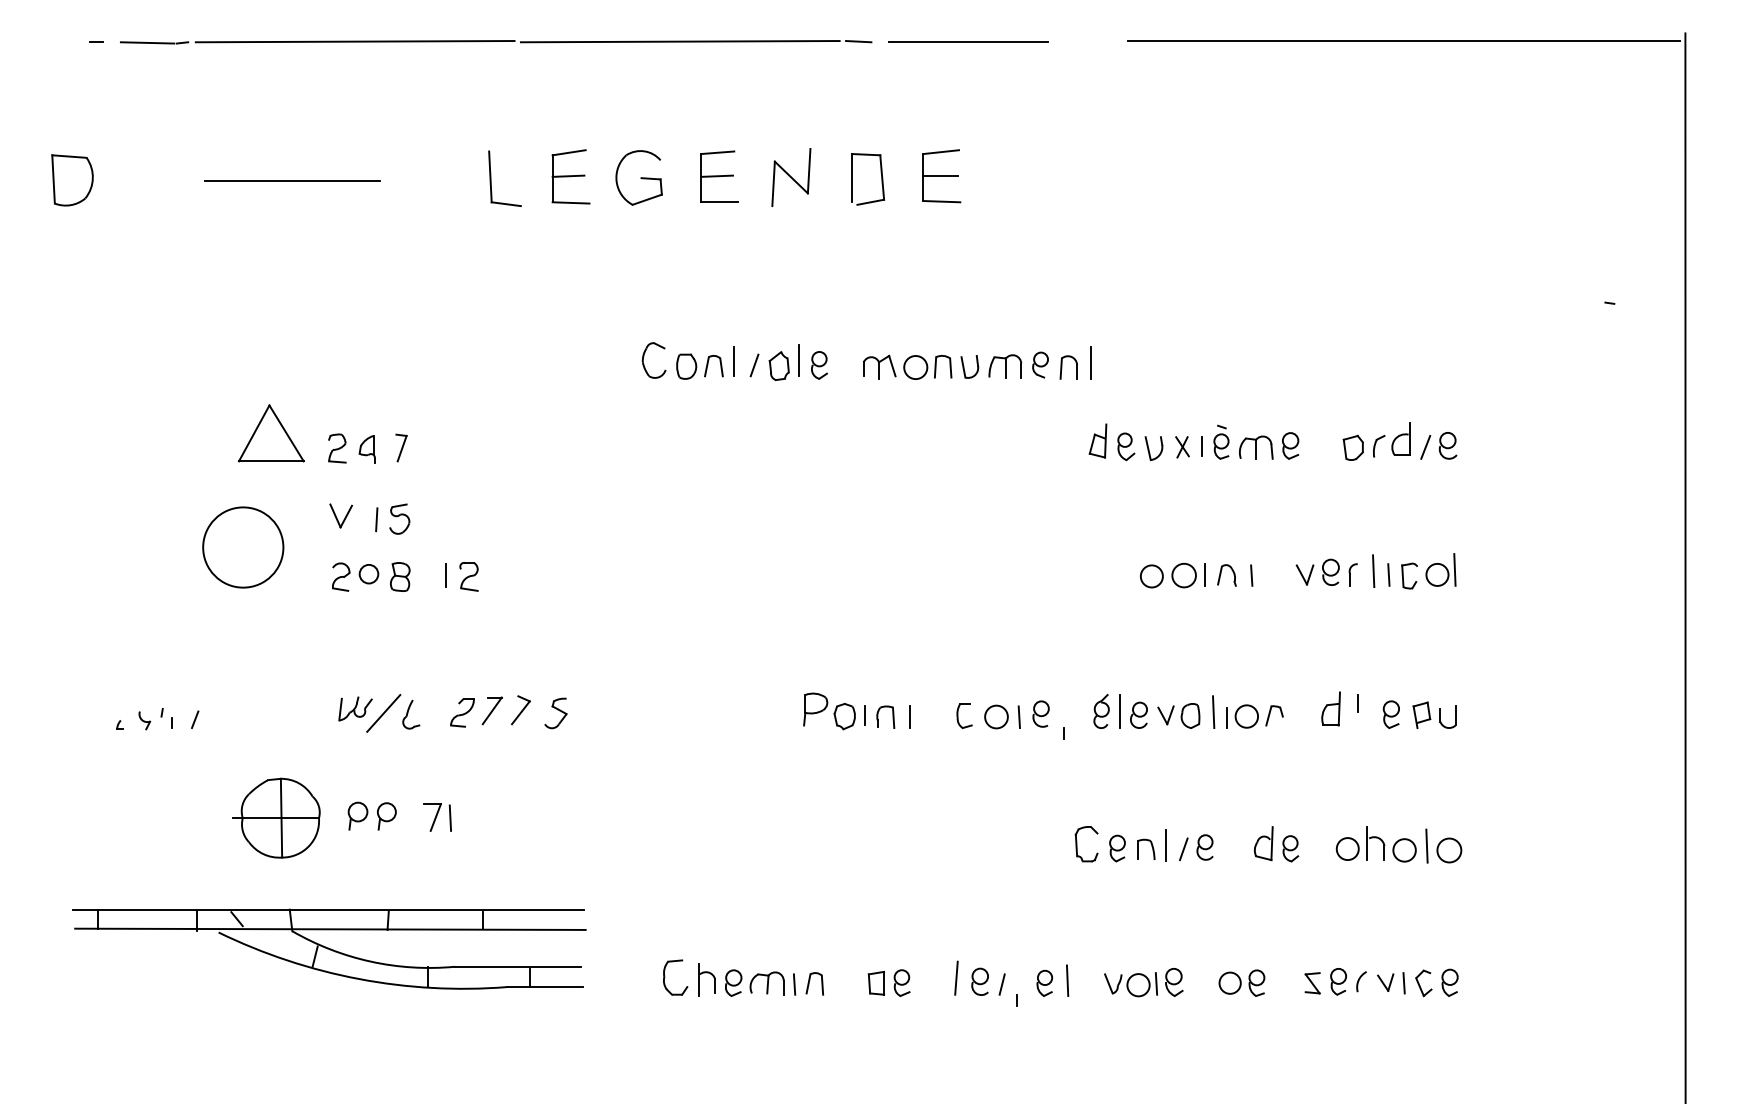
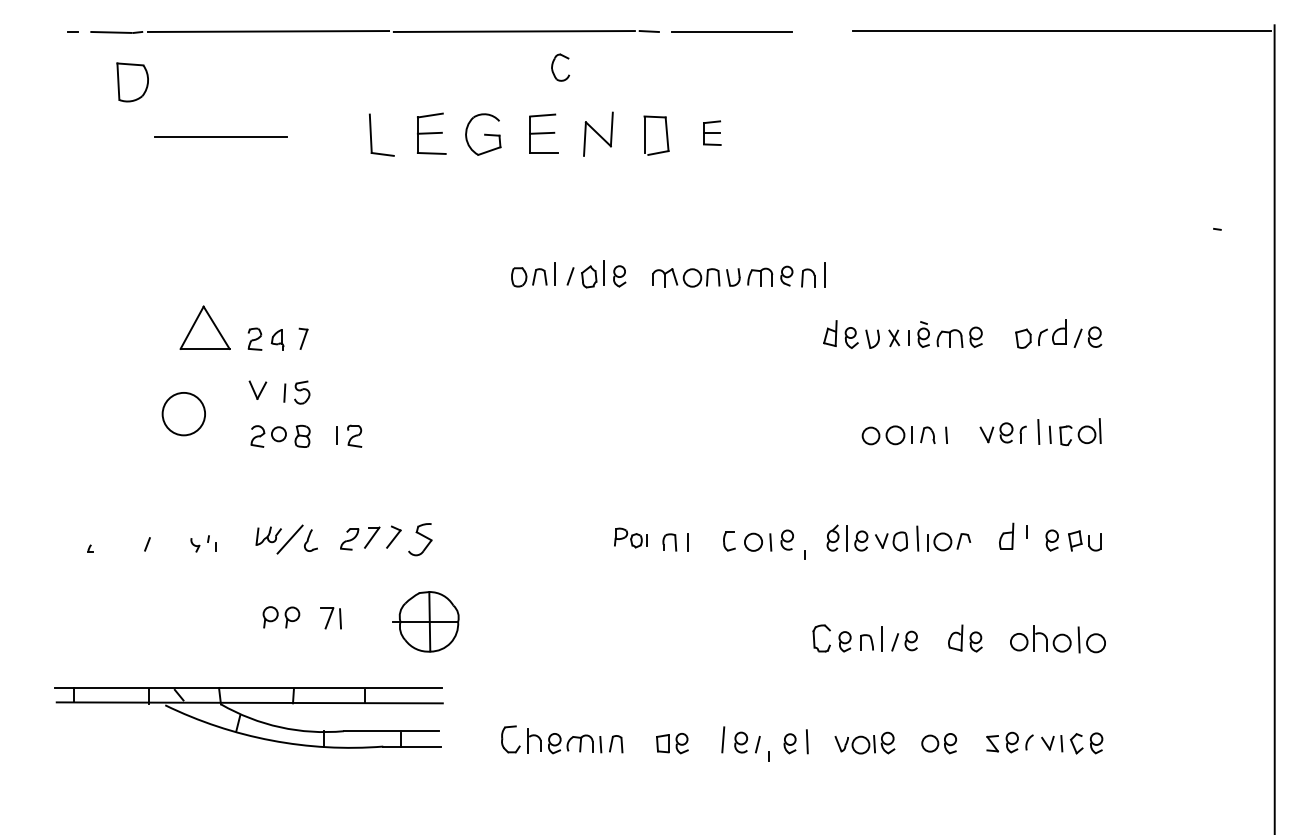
part: (942, 175) -> (712, 132), size x0.6
part: (72, 180) -> (132, 82), moved
part: (644, 357) -> (553, 65), moved
circle: (242, 546) -> (183, 413), size x0.7
part: (833, 710) -> (630, 537), size x0.7
part: (556, 713) -> (420, 539), size x1.4
part: (155, 718) -> (203, 543), moved
part: (275, 817) -> (425, 621), moved

